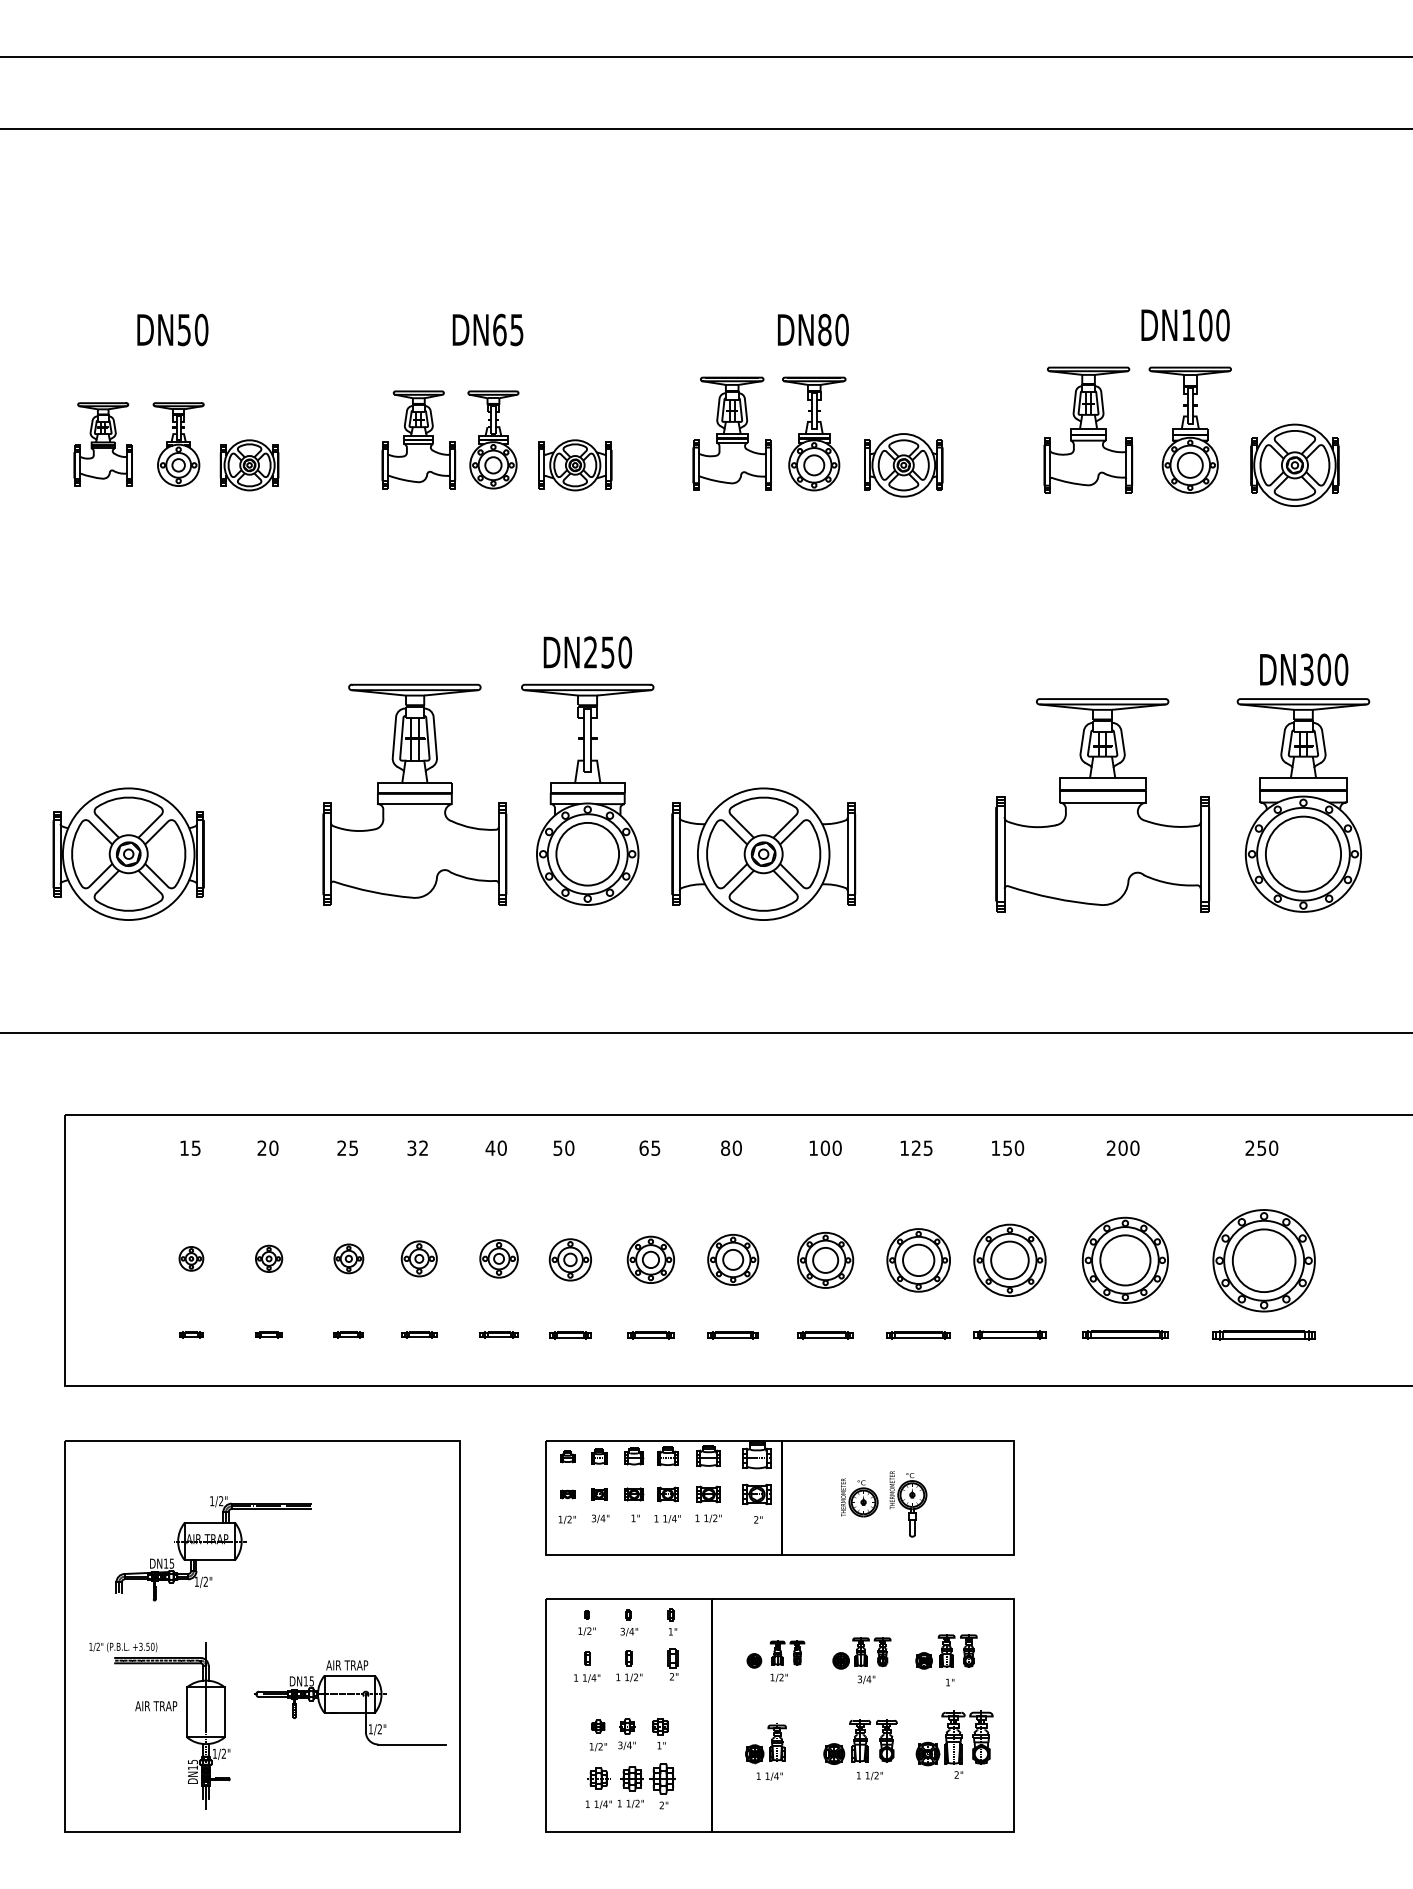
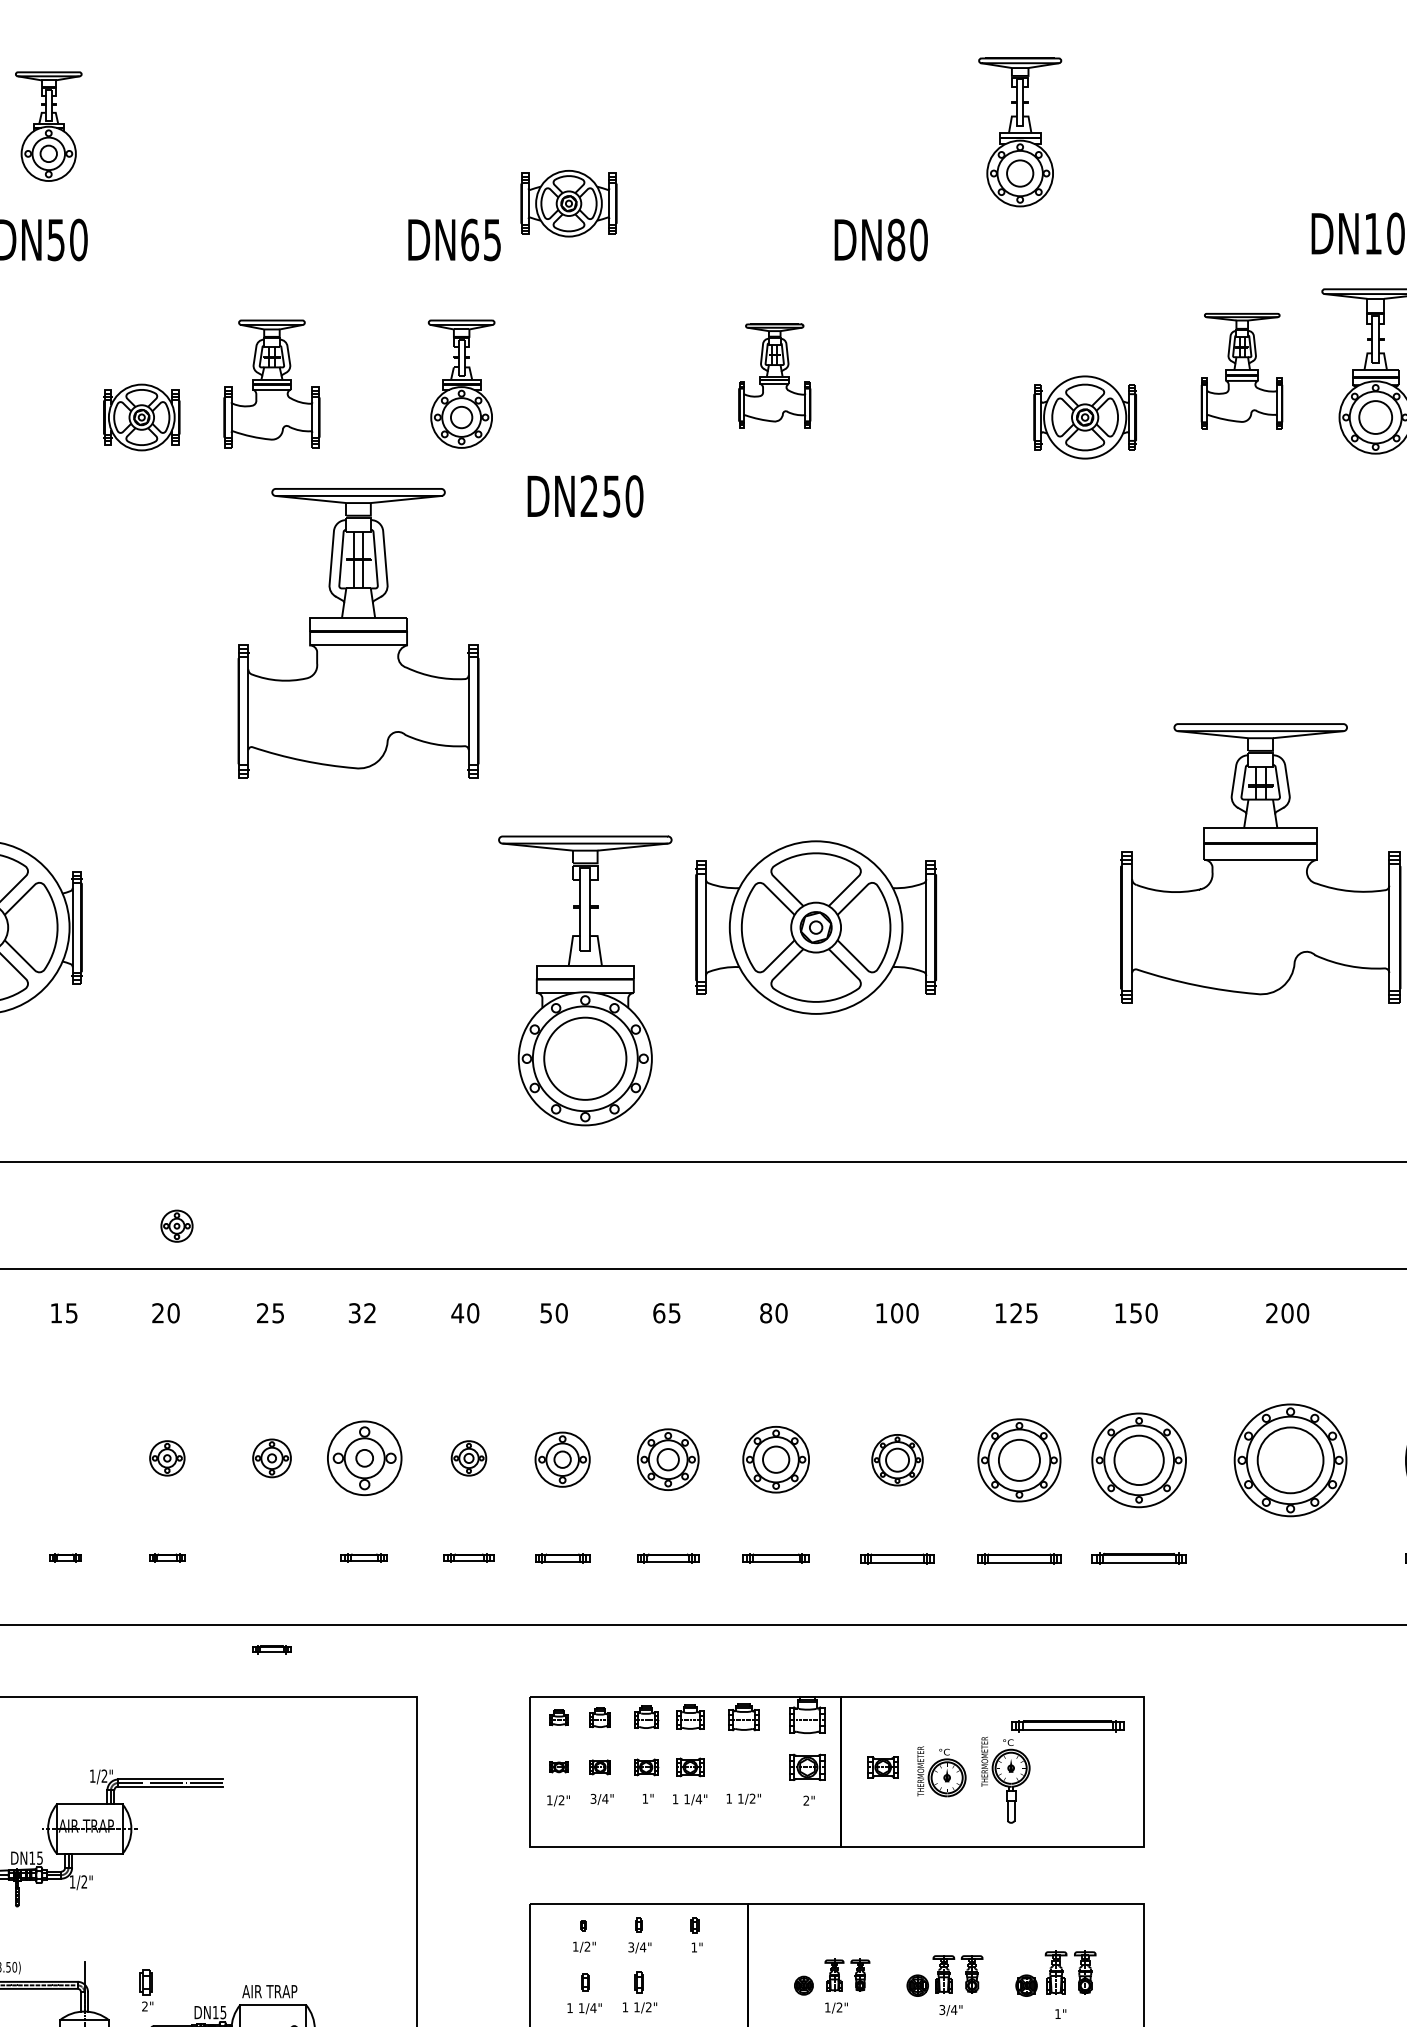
part: (1088, 429) -> (1242, 370), size x0.7
part: (731, 433) -> (773, 375), size x0.7
part: (814, 433) -> (1020, 131), moved
part: (418, 439) -> (271, 383), moved
part: (178, 444) -> (48, 126), moved
part: (575, 465) -> (569, 203), moved
part: (903, 465) -> (1084, 417), moved
text: (587, 652) -> (585, 496), moved
part: (414, 794) -> (358, 632), moved
part: (587, 794) -> (585, 980), moved
part: (191, 1258) -> (177, 1225), moved
part: (418, 1258) -> (363, 1457), size x1.6
part: (498, 1258) -> (468, 1457), size x0.7
part: (825, 1259) -> (897, 1459), size x0.7
part: (348, 1334) -> (271, 1649), moved
part: (1125, 1334) -> (1067, 1725), moved
part: (708, 1494) -> (882, 1767), moved
part: (672, 1664) -> (145, 1990), moved

